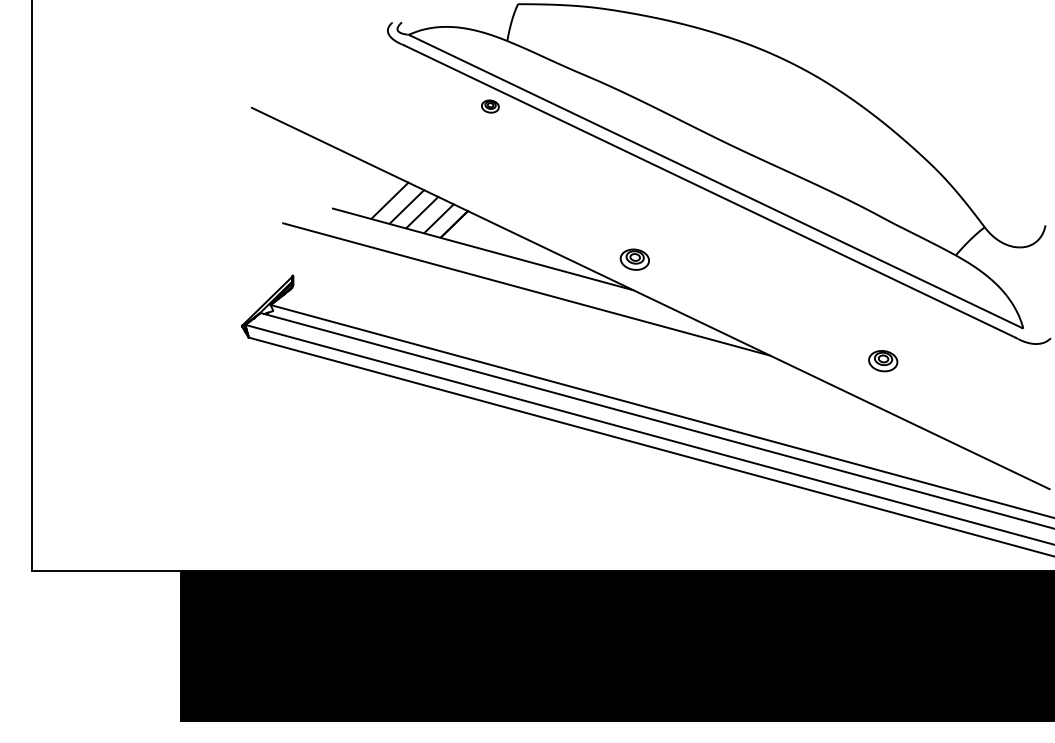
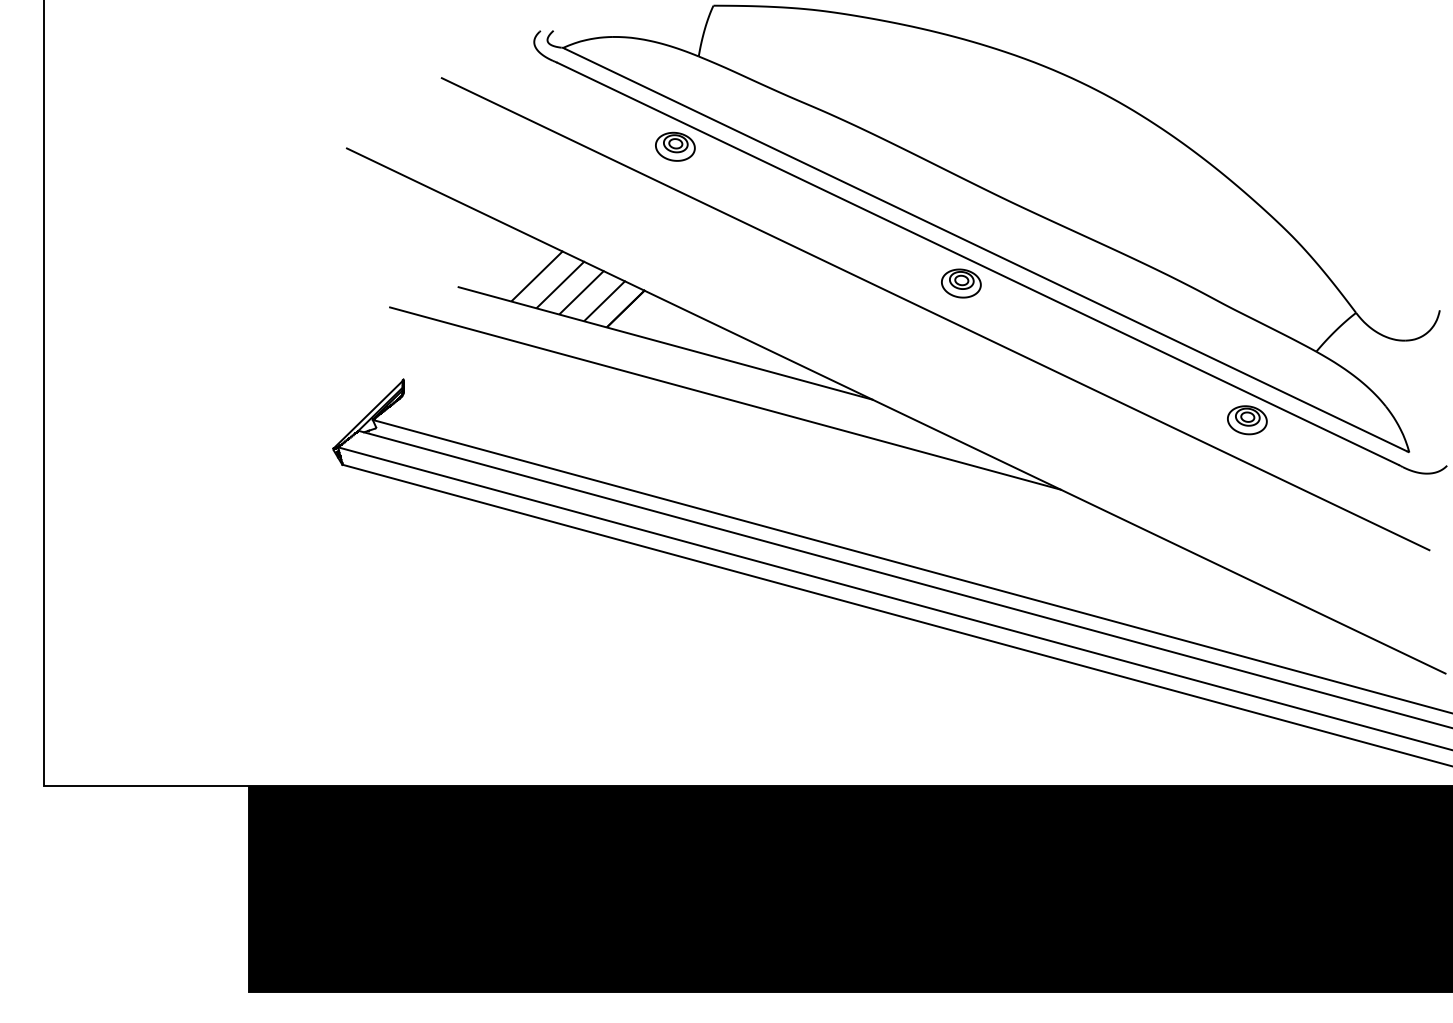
part: (490, 106) -> (675, 146), size x1.67
line: (679, 228) -> (935, 314), added
part: (634, 259) -> (961, 283), moved
part: (883, 361) -> (1247, 420), moved

